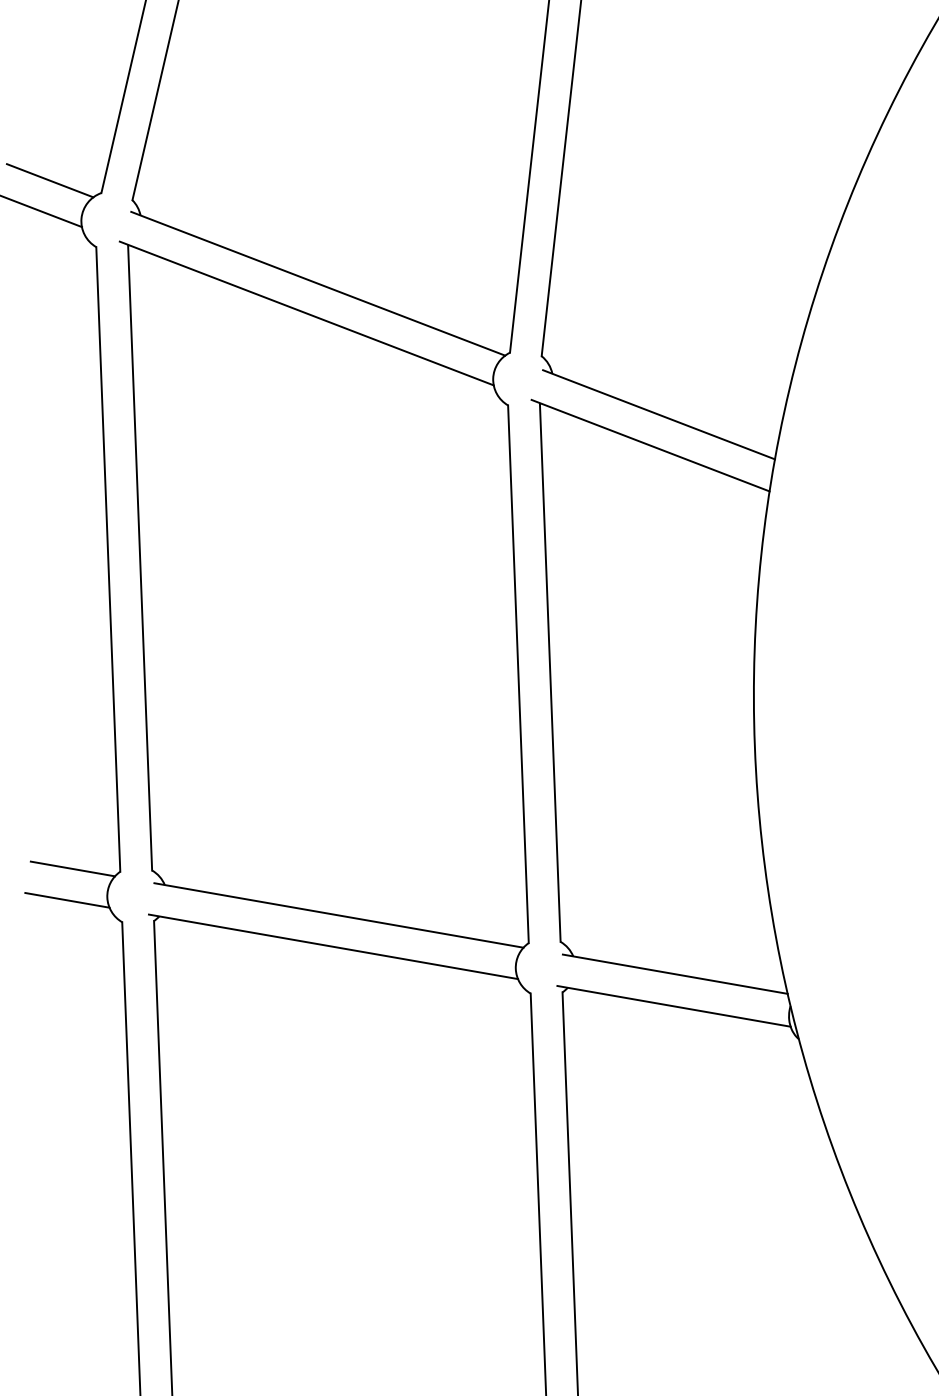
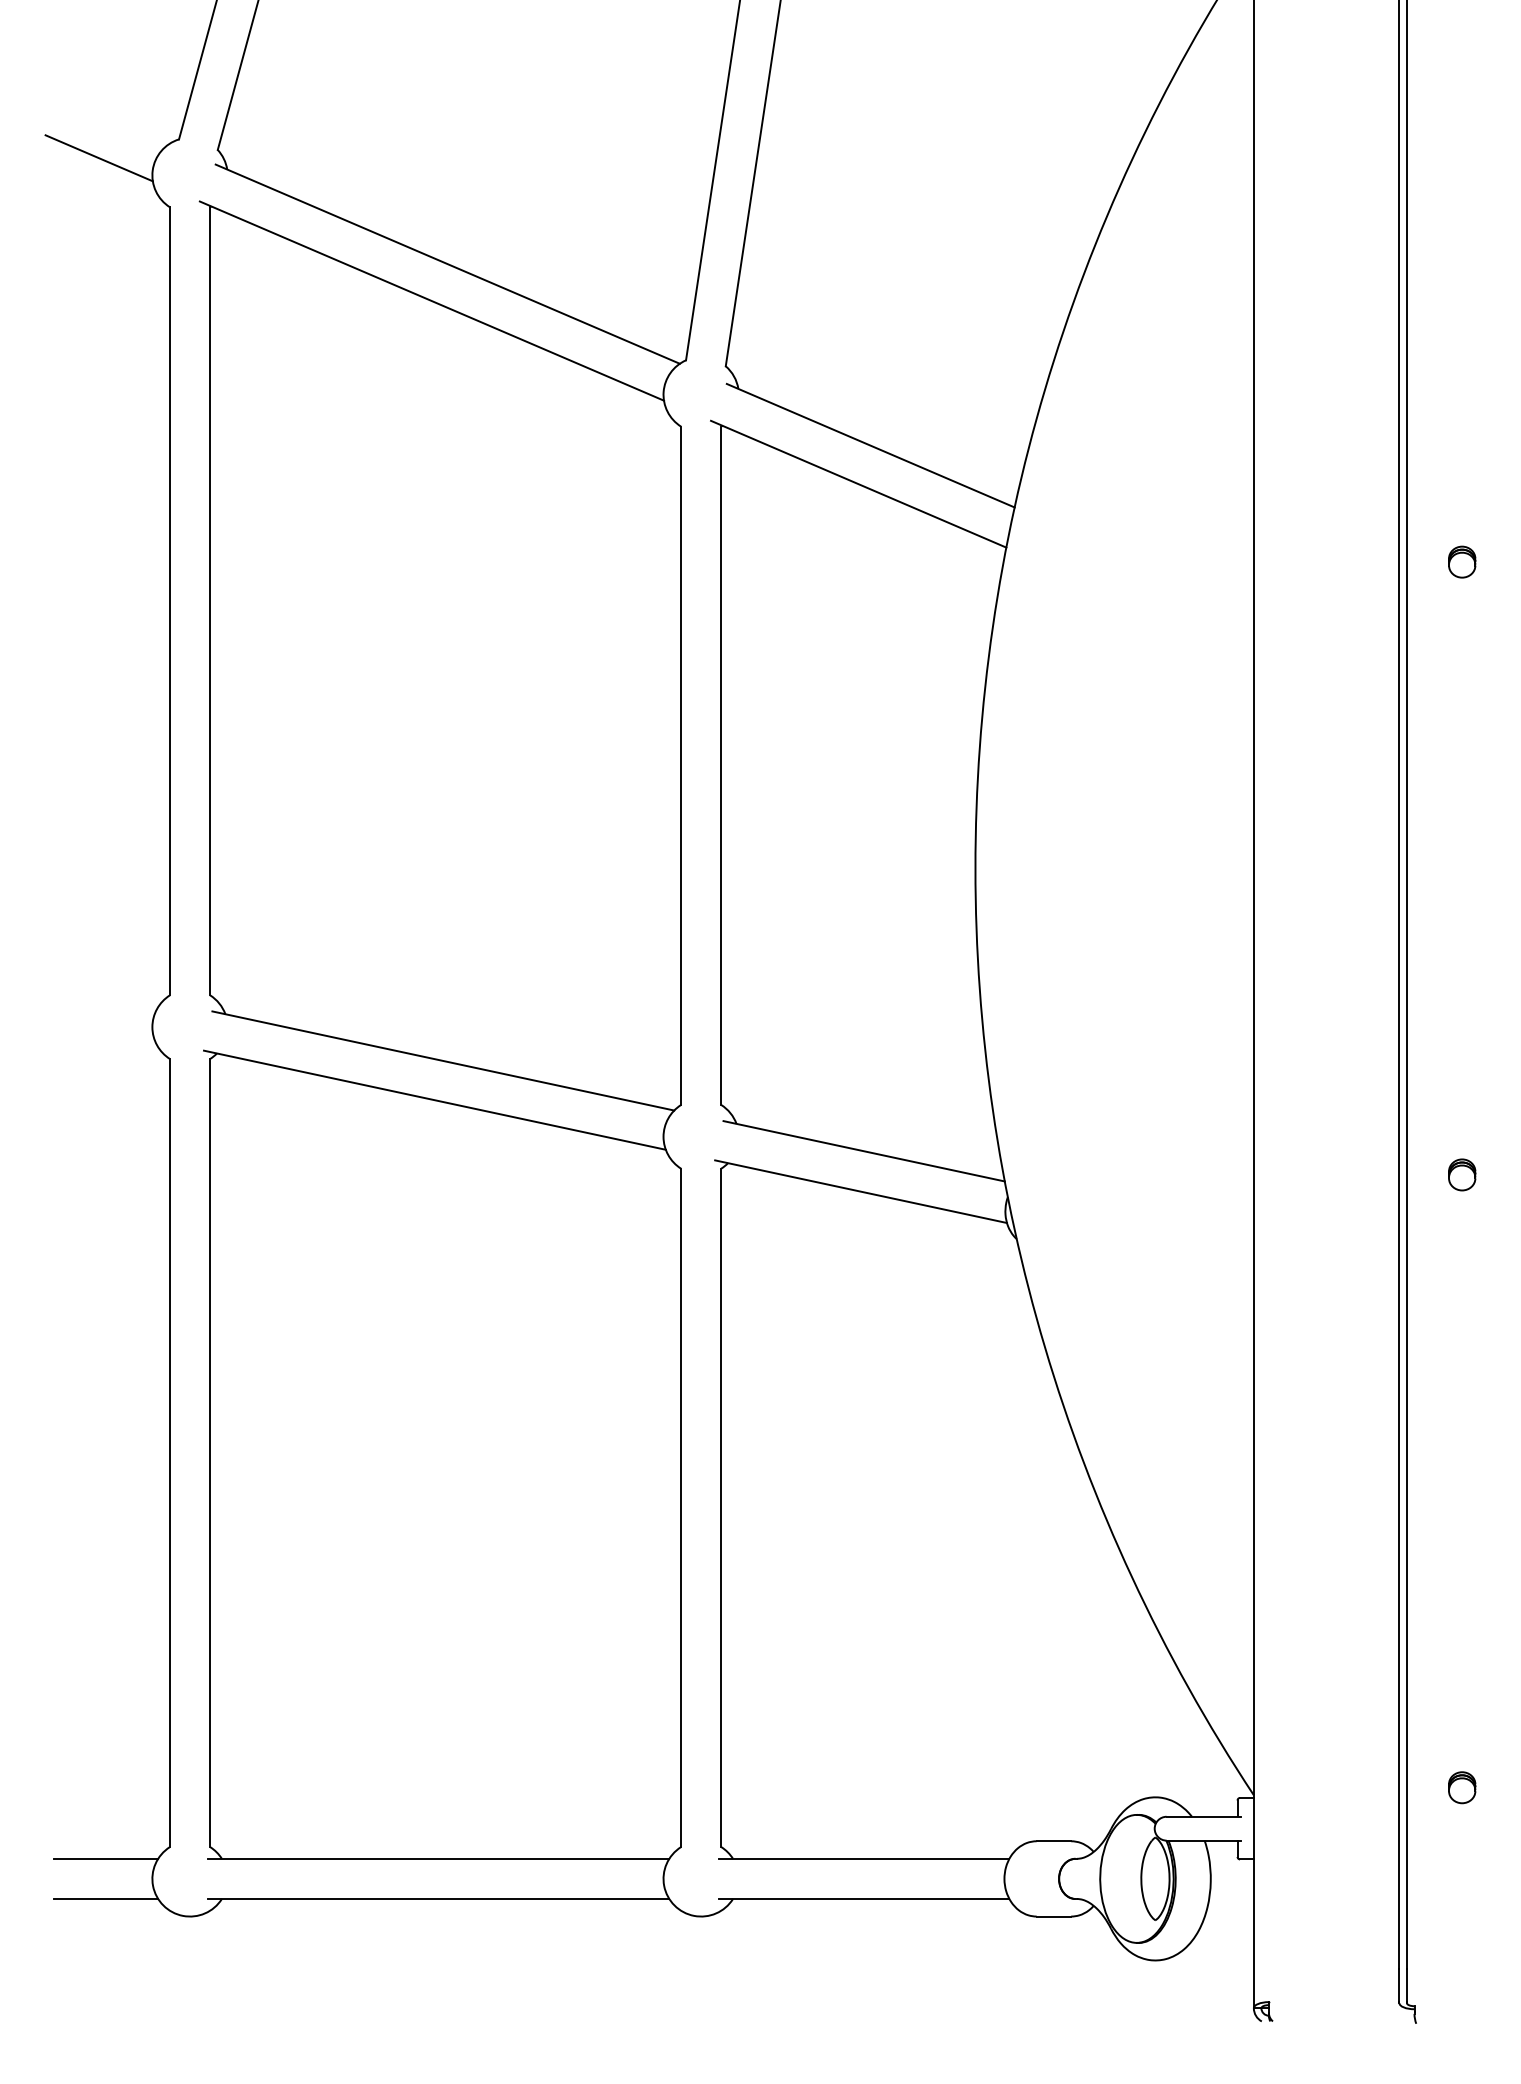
line: (49, 180) -> (114, 121), removed
line: (72, 868) -> (110, 989), removed
line: (67, 900) -> (101, 1028), removed

